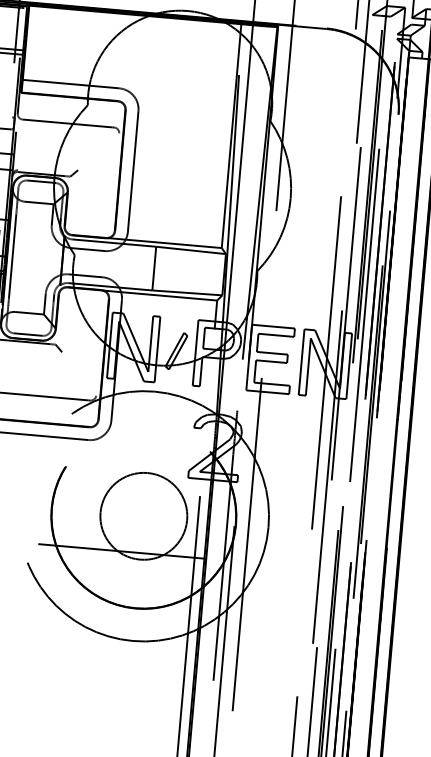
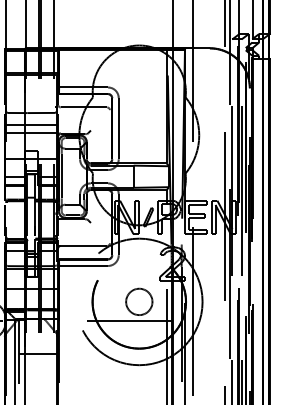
circle: (144, 515) -> (139, 301), size x0.6

